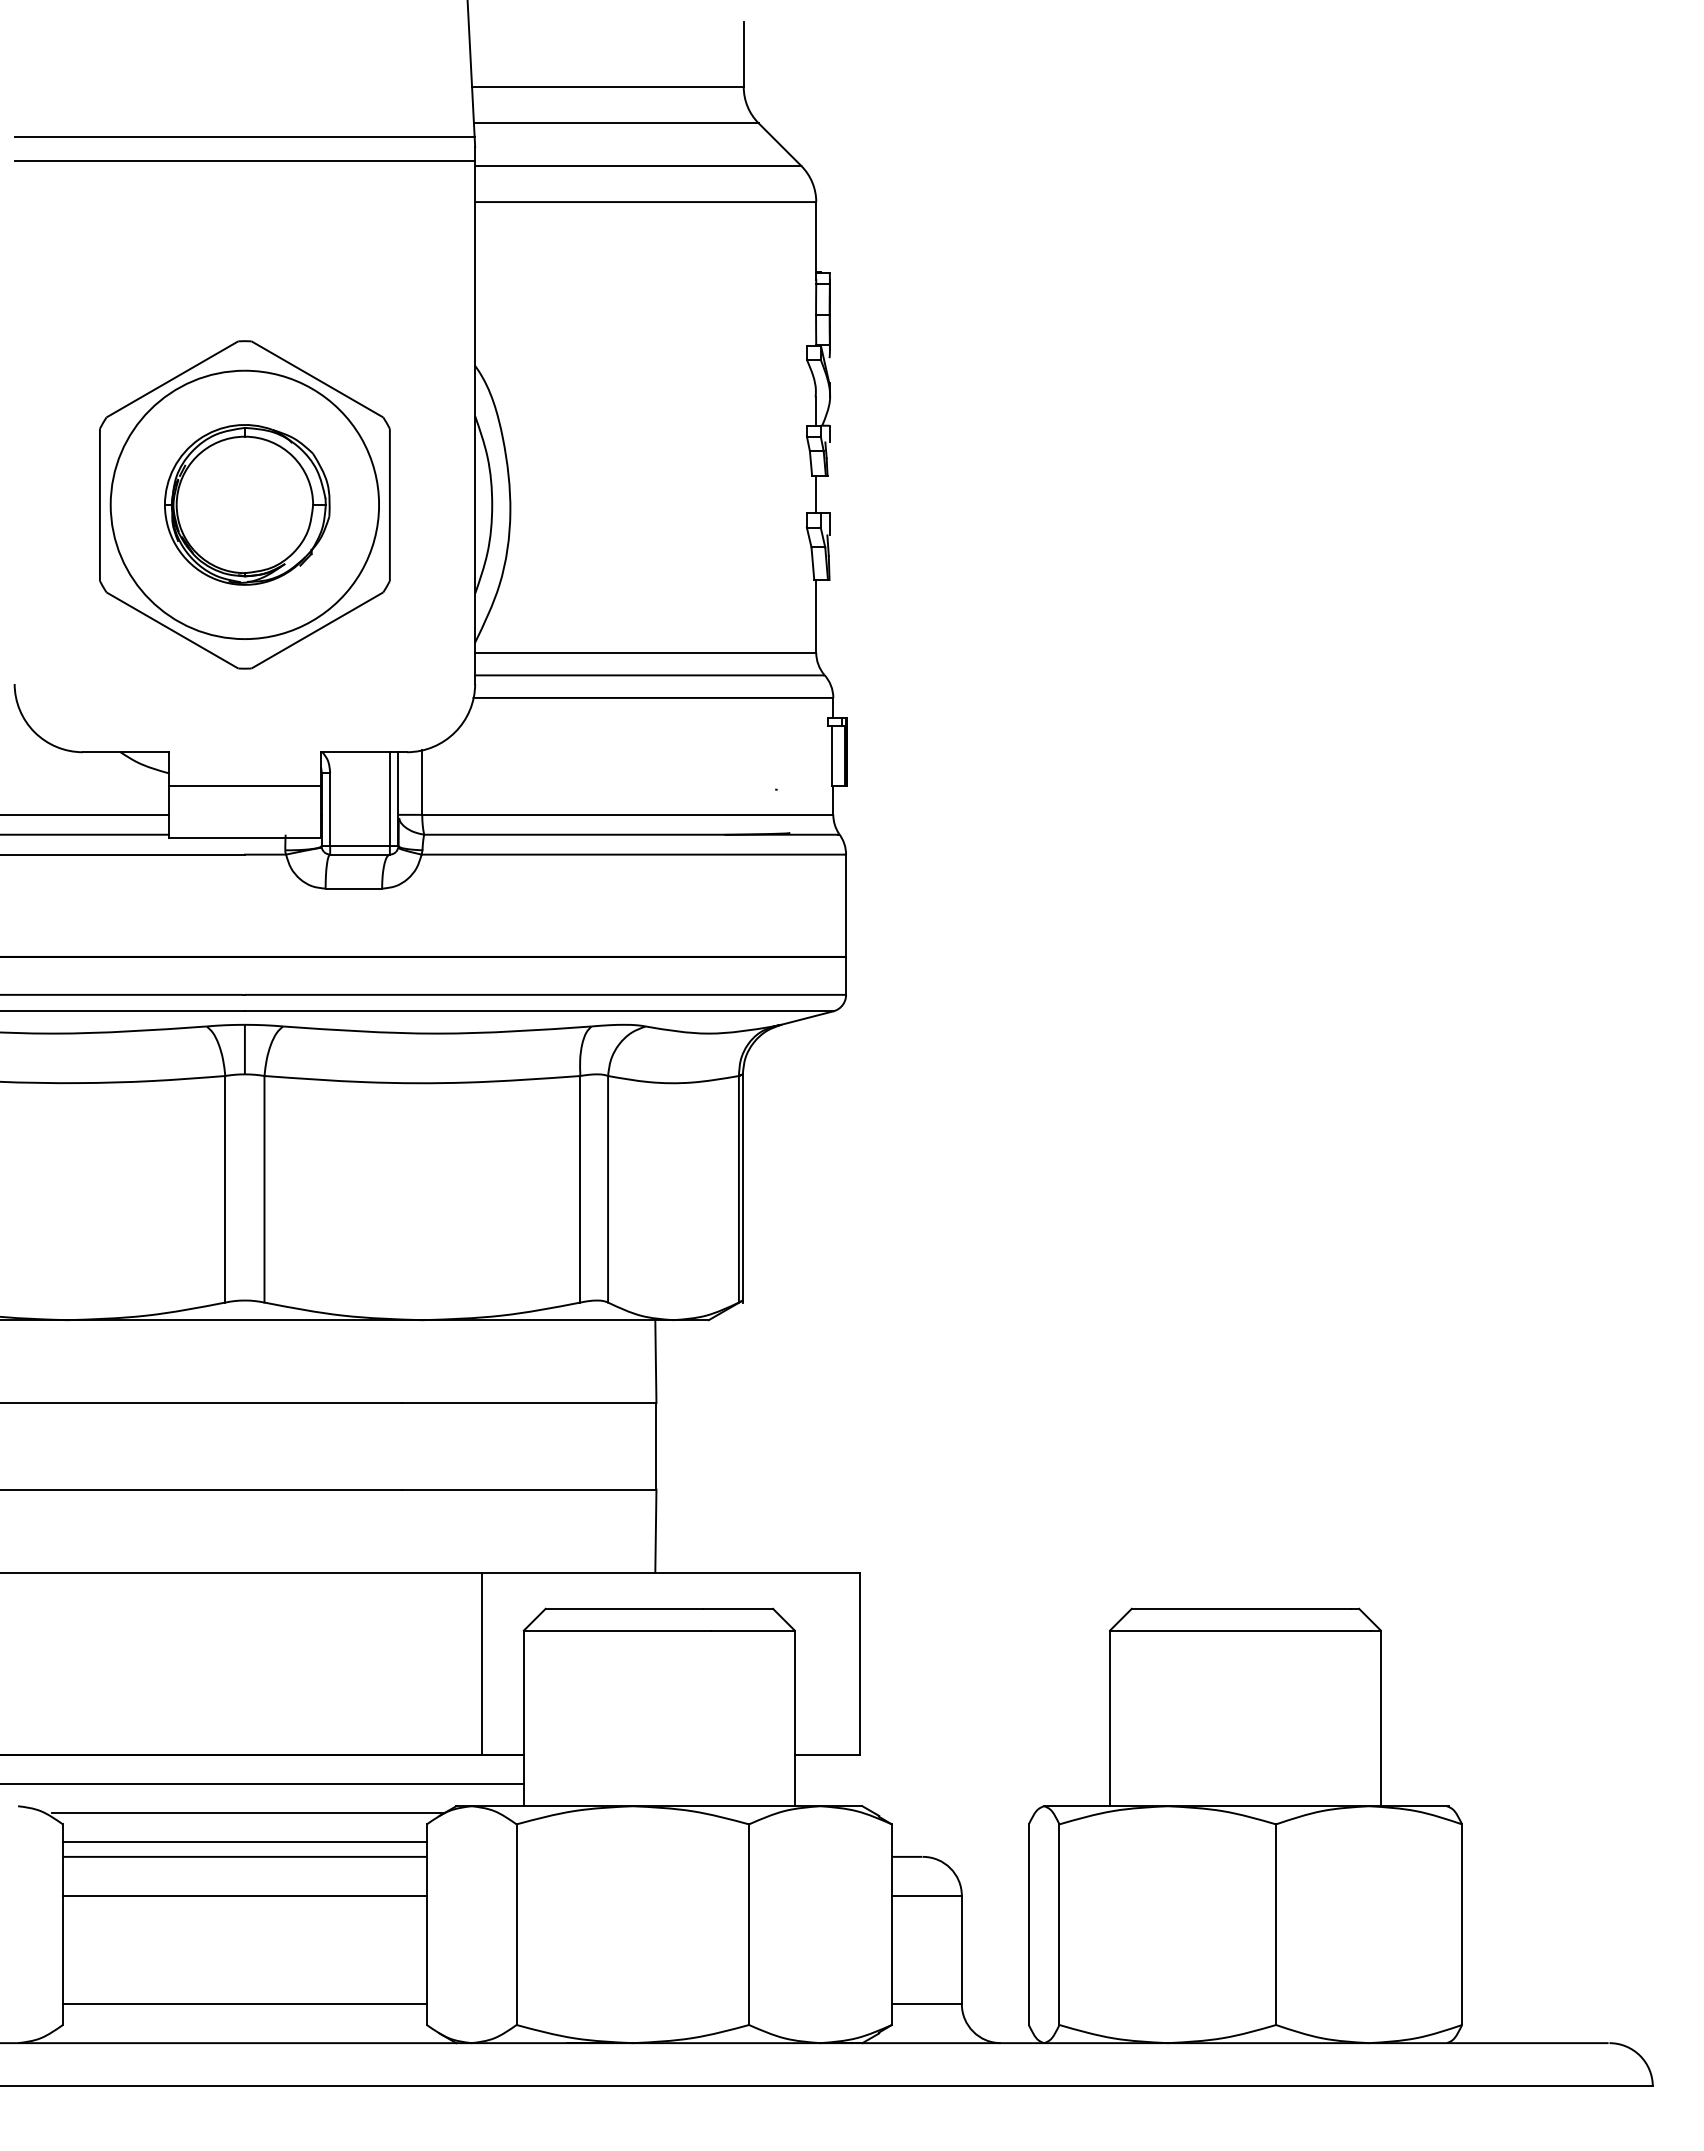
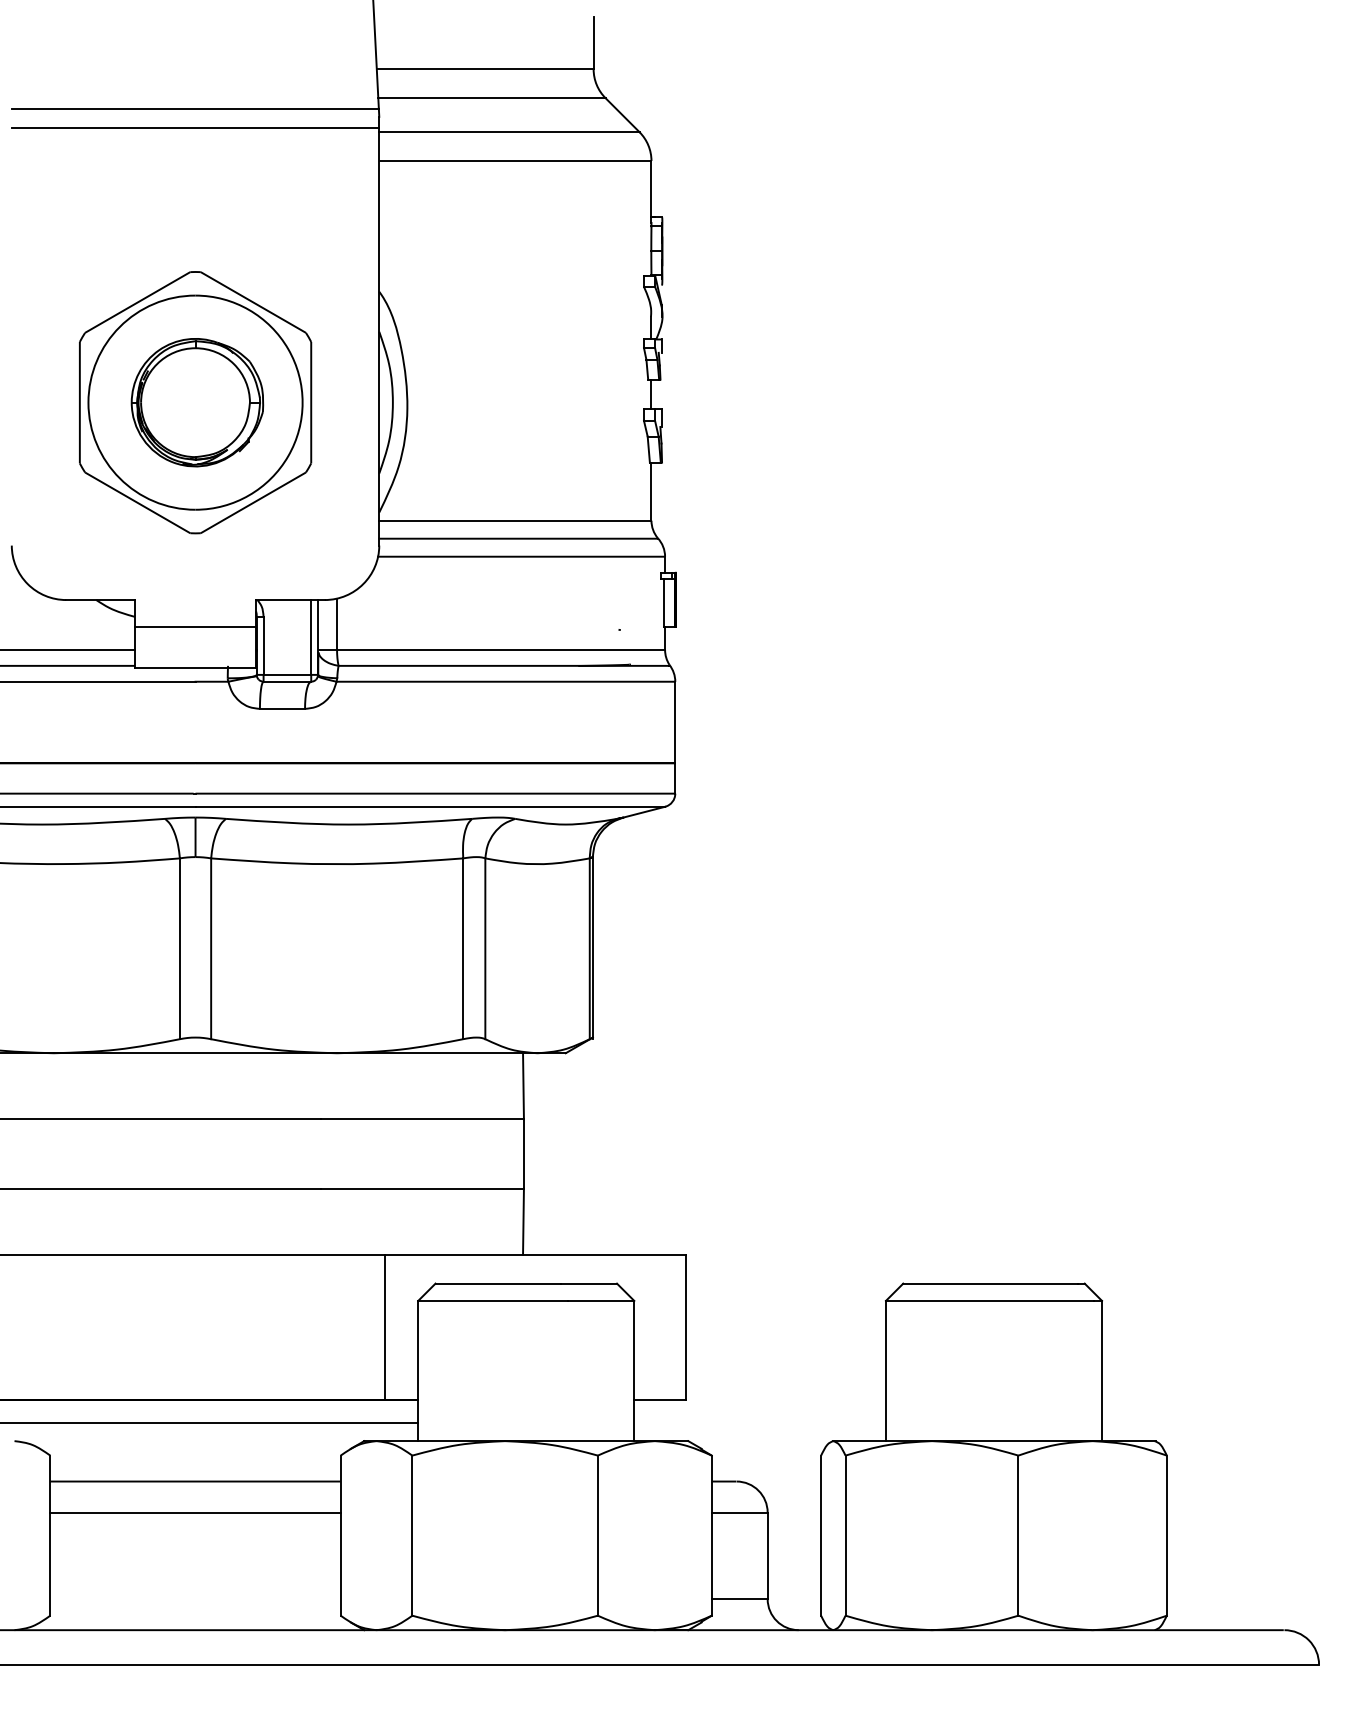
line: (248, 1812) -> (198, 1446), removed
line: (244, 1841) -> (195, 1469), removed
line: (244, 2004) -> (195, 1599), removed

